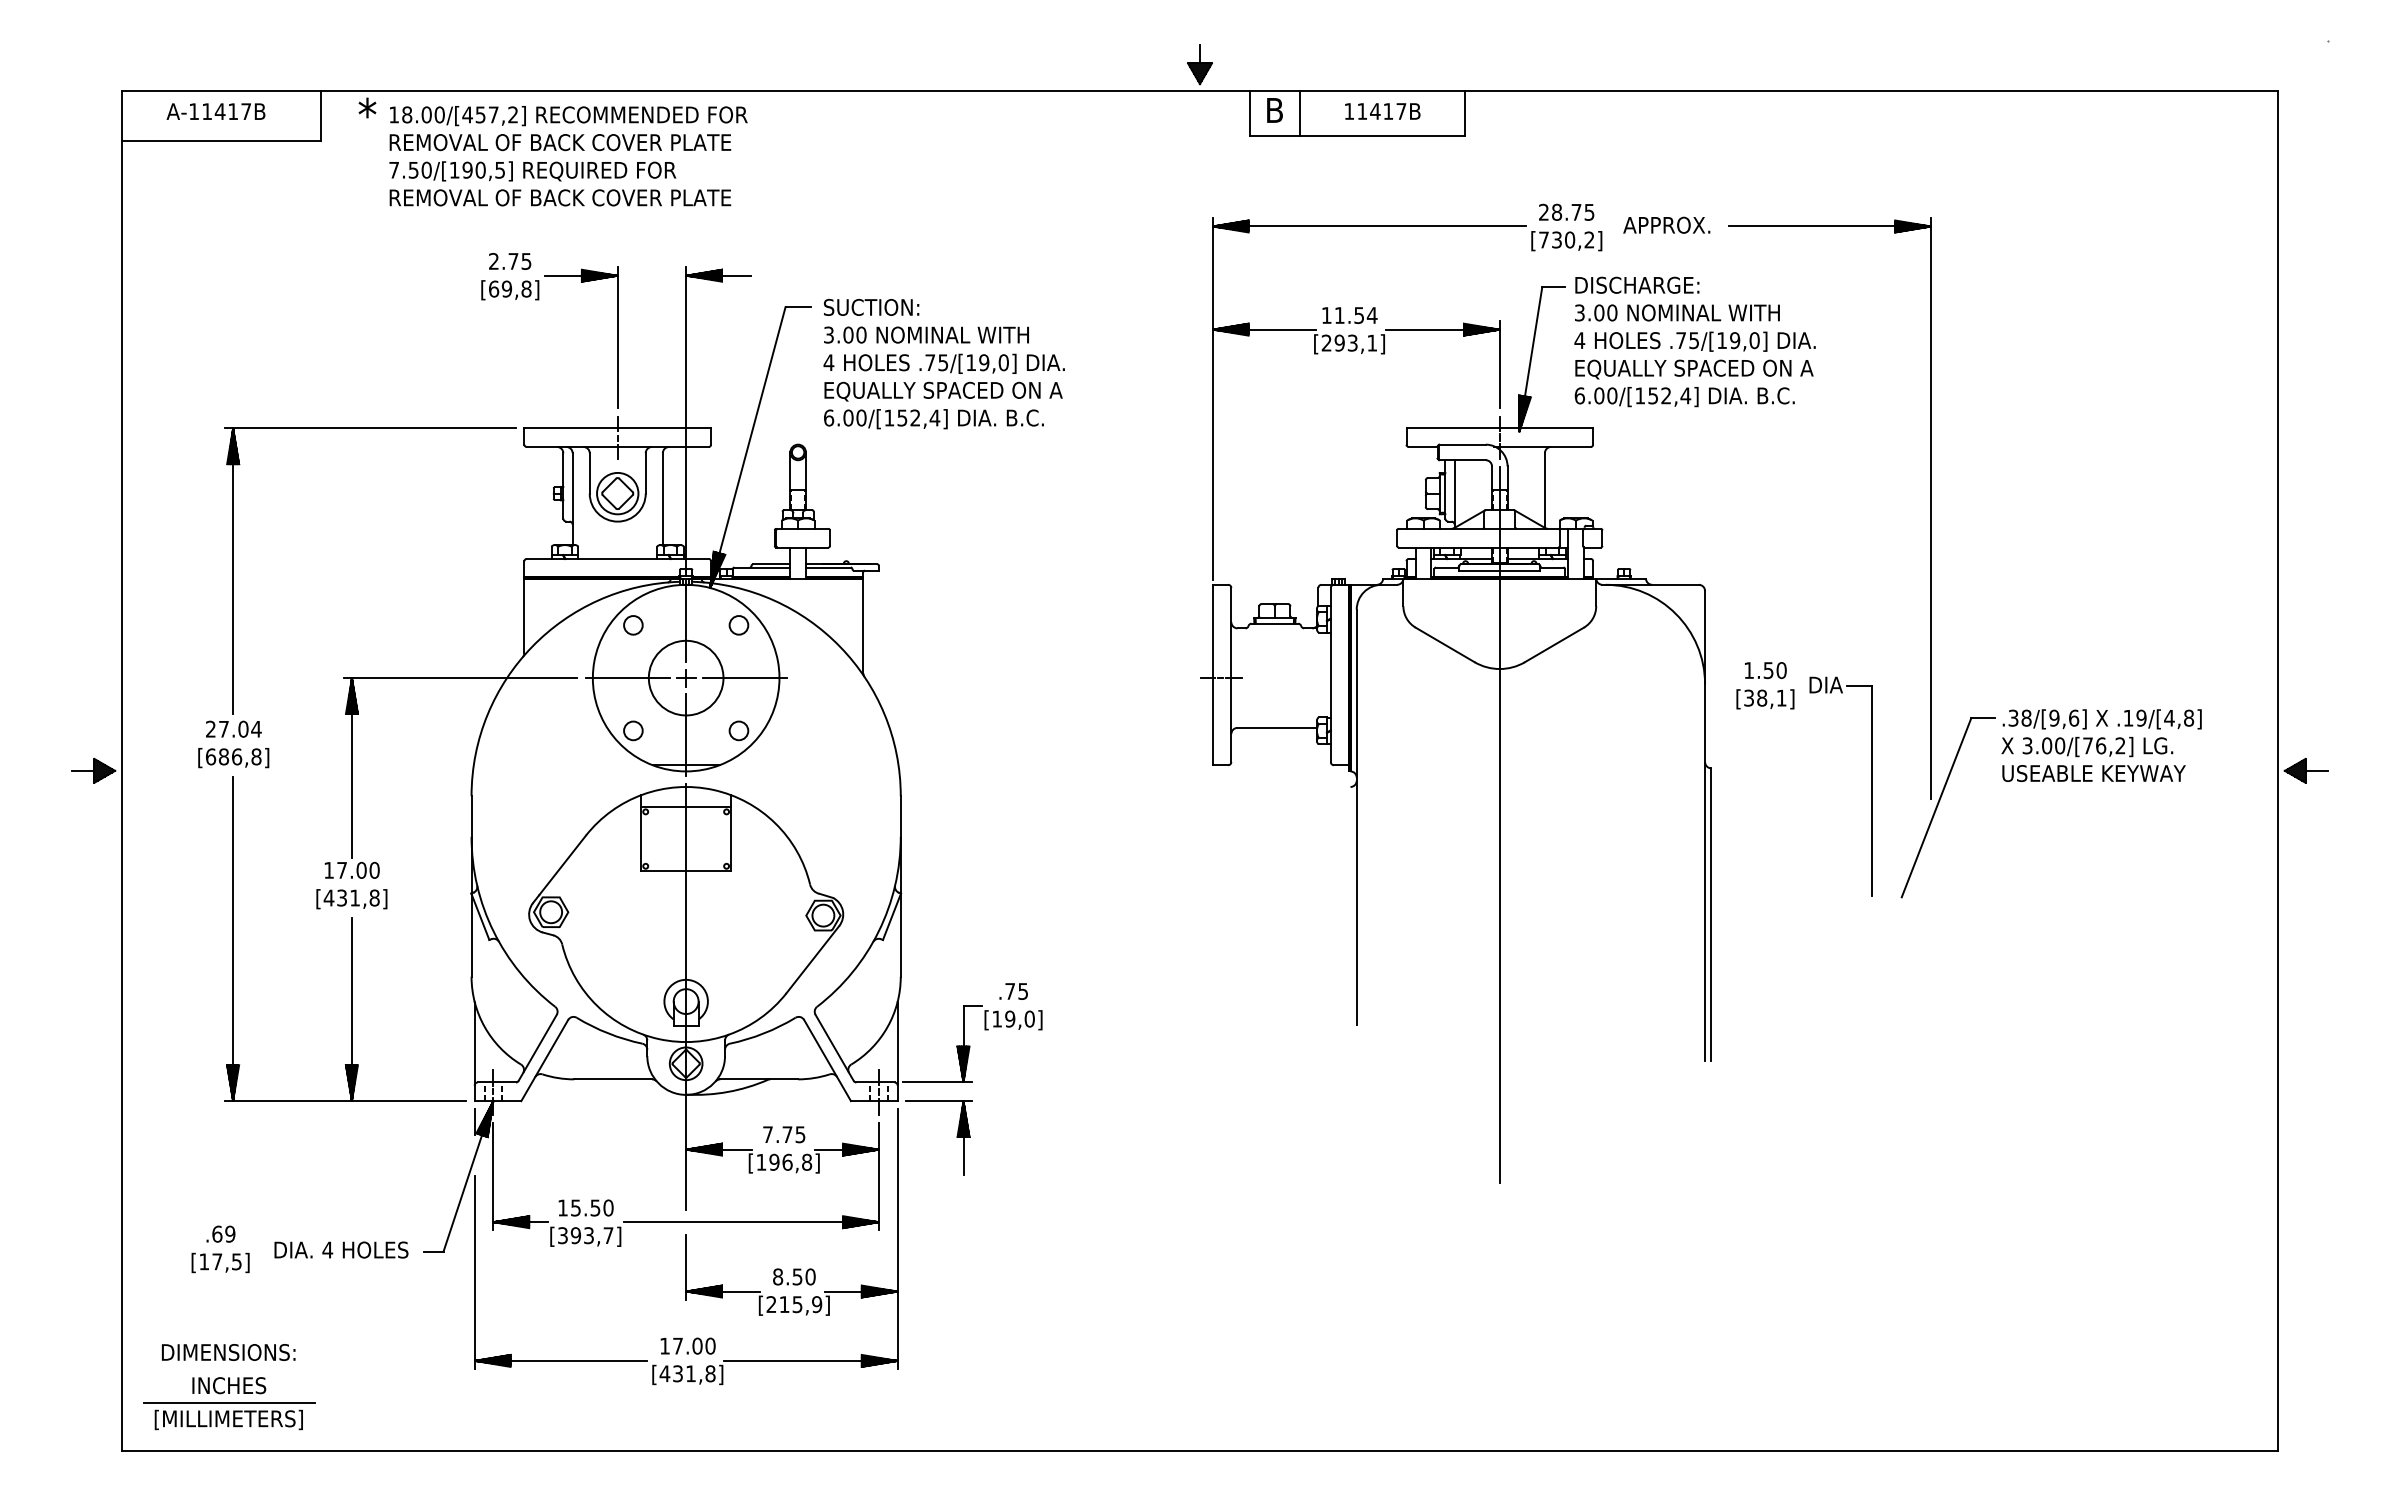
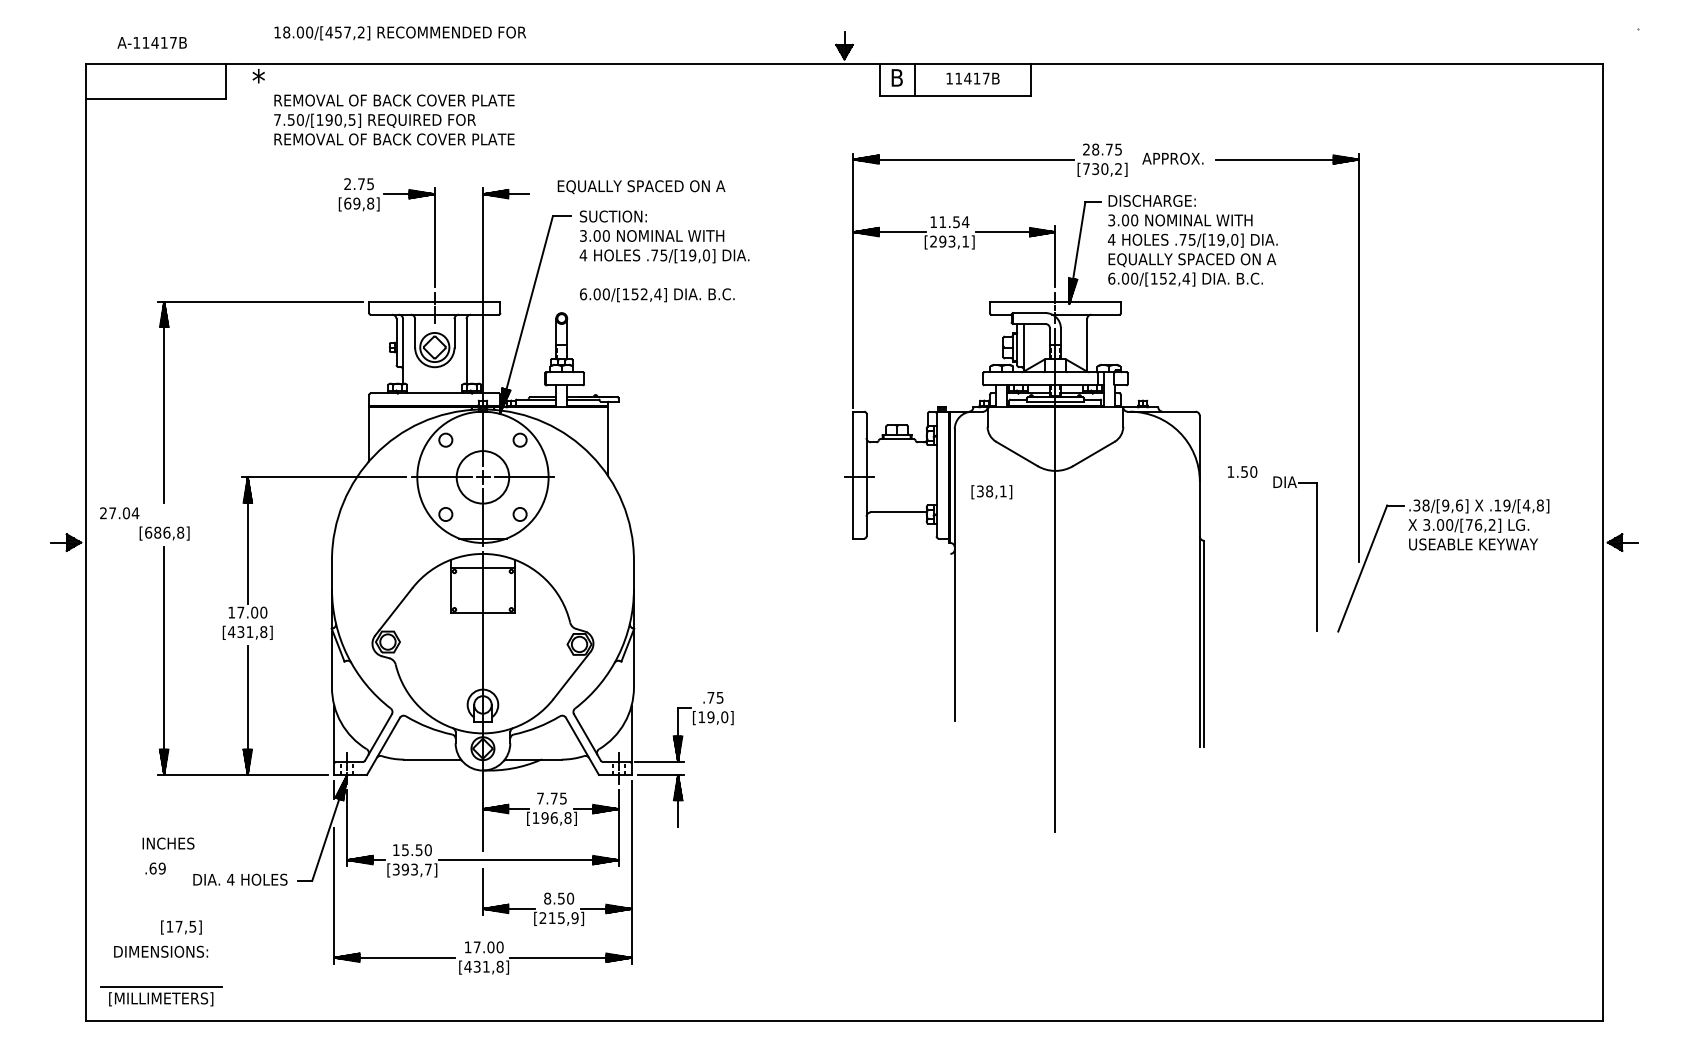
text: (215, 111) -> (151, 42), moved
text: (568, 116) -> (400, 33), moved
text: (943, 391) -> (641, 187), moved
text: (1765, 699) -> (991, 492), moved
text: (233, 728) -> (119, 512), moved
text: (220, 1262) -> (181, 927), moved
text: (229, 1385) -> (168, 843), moved

